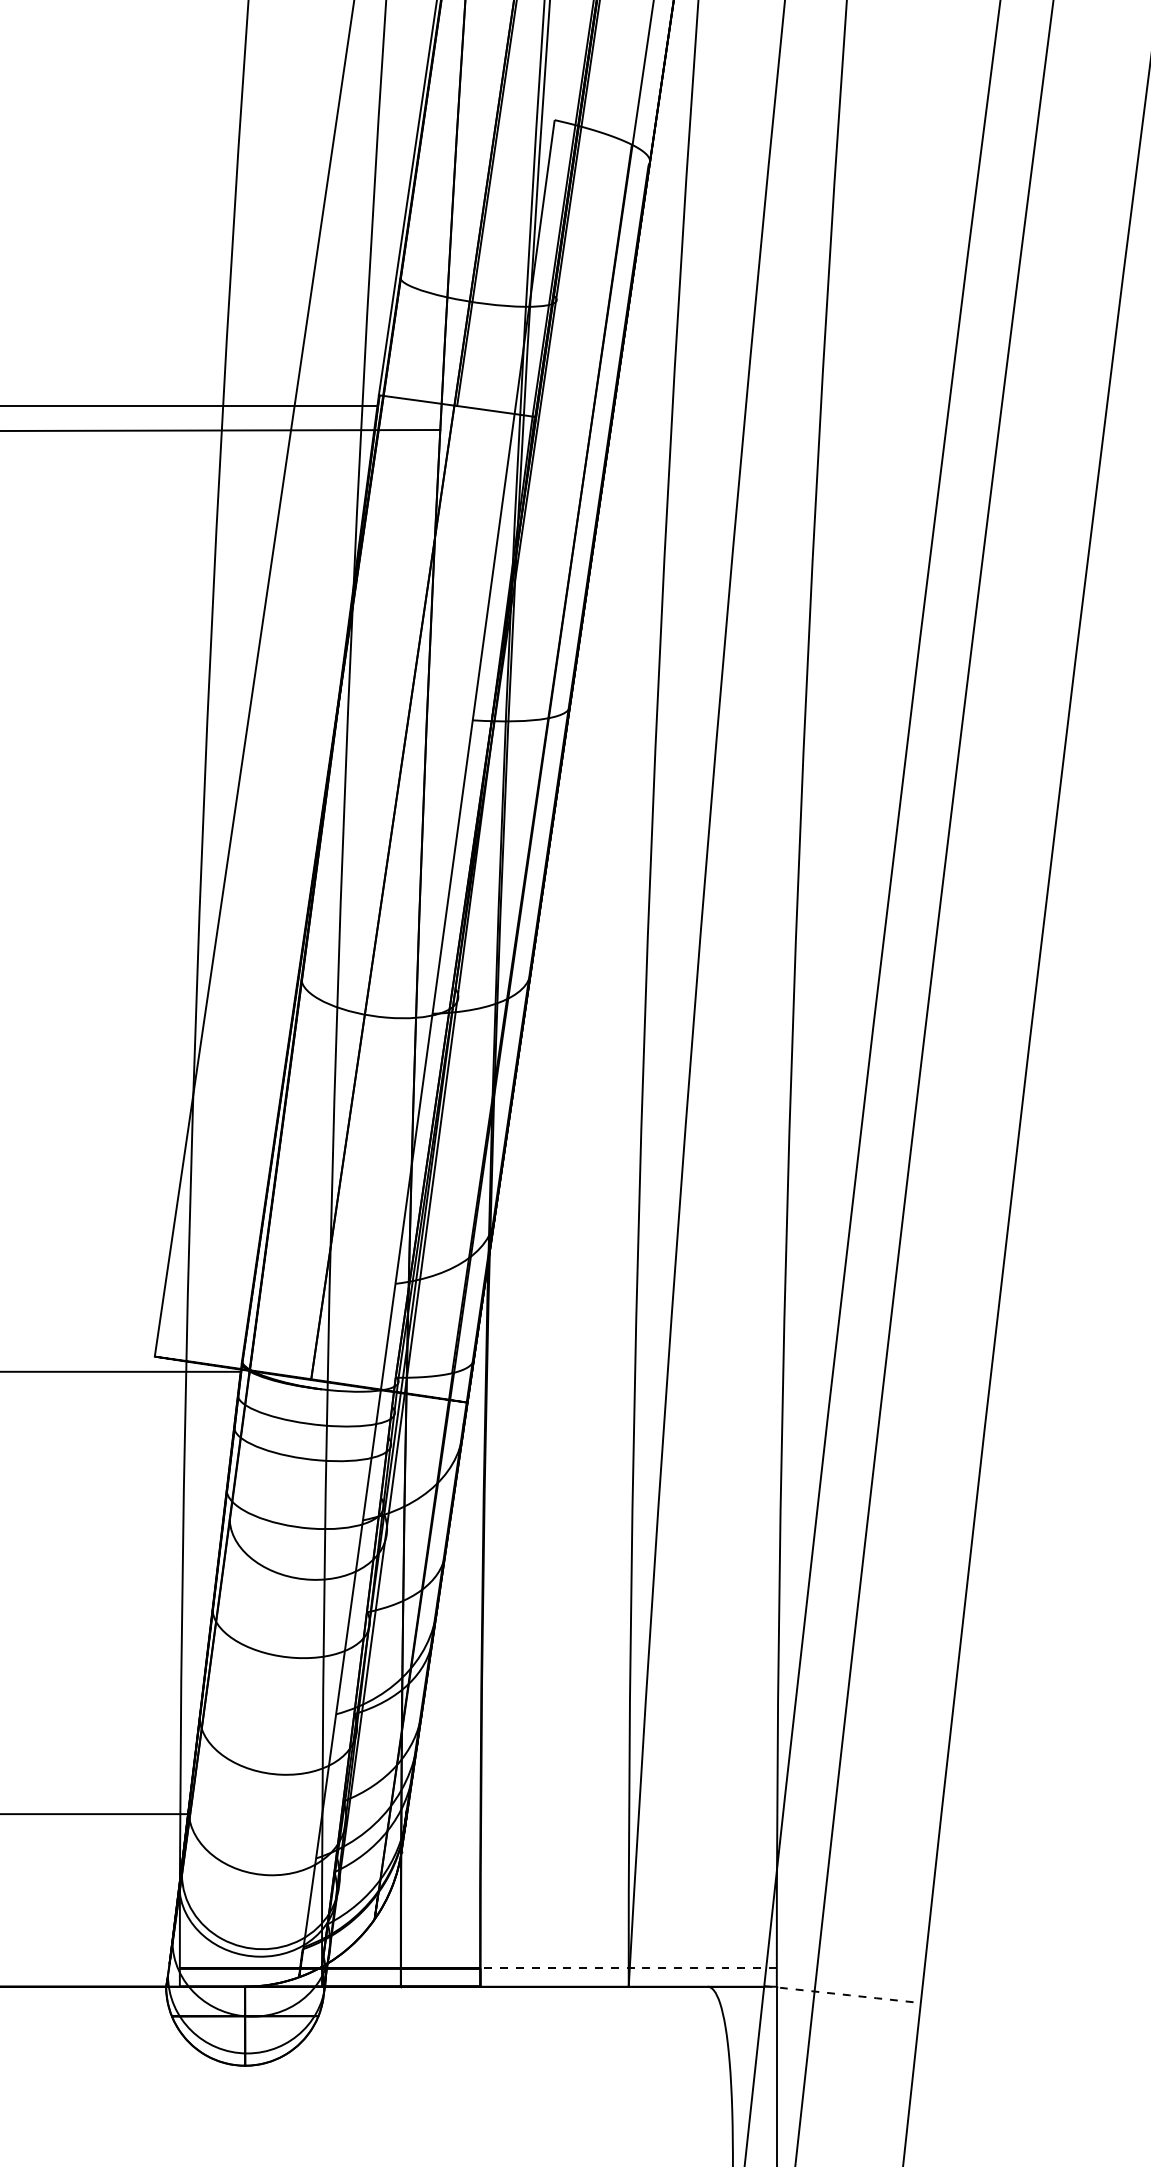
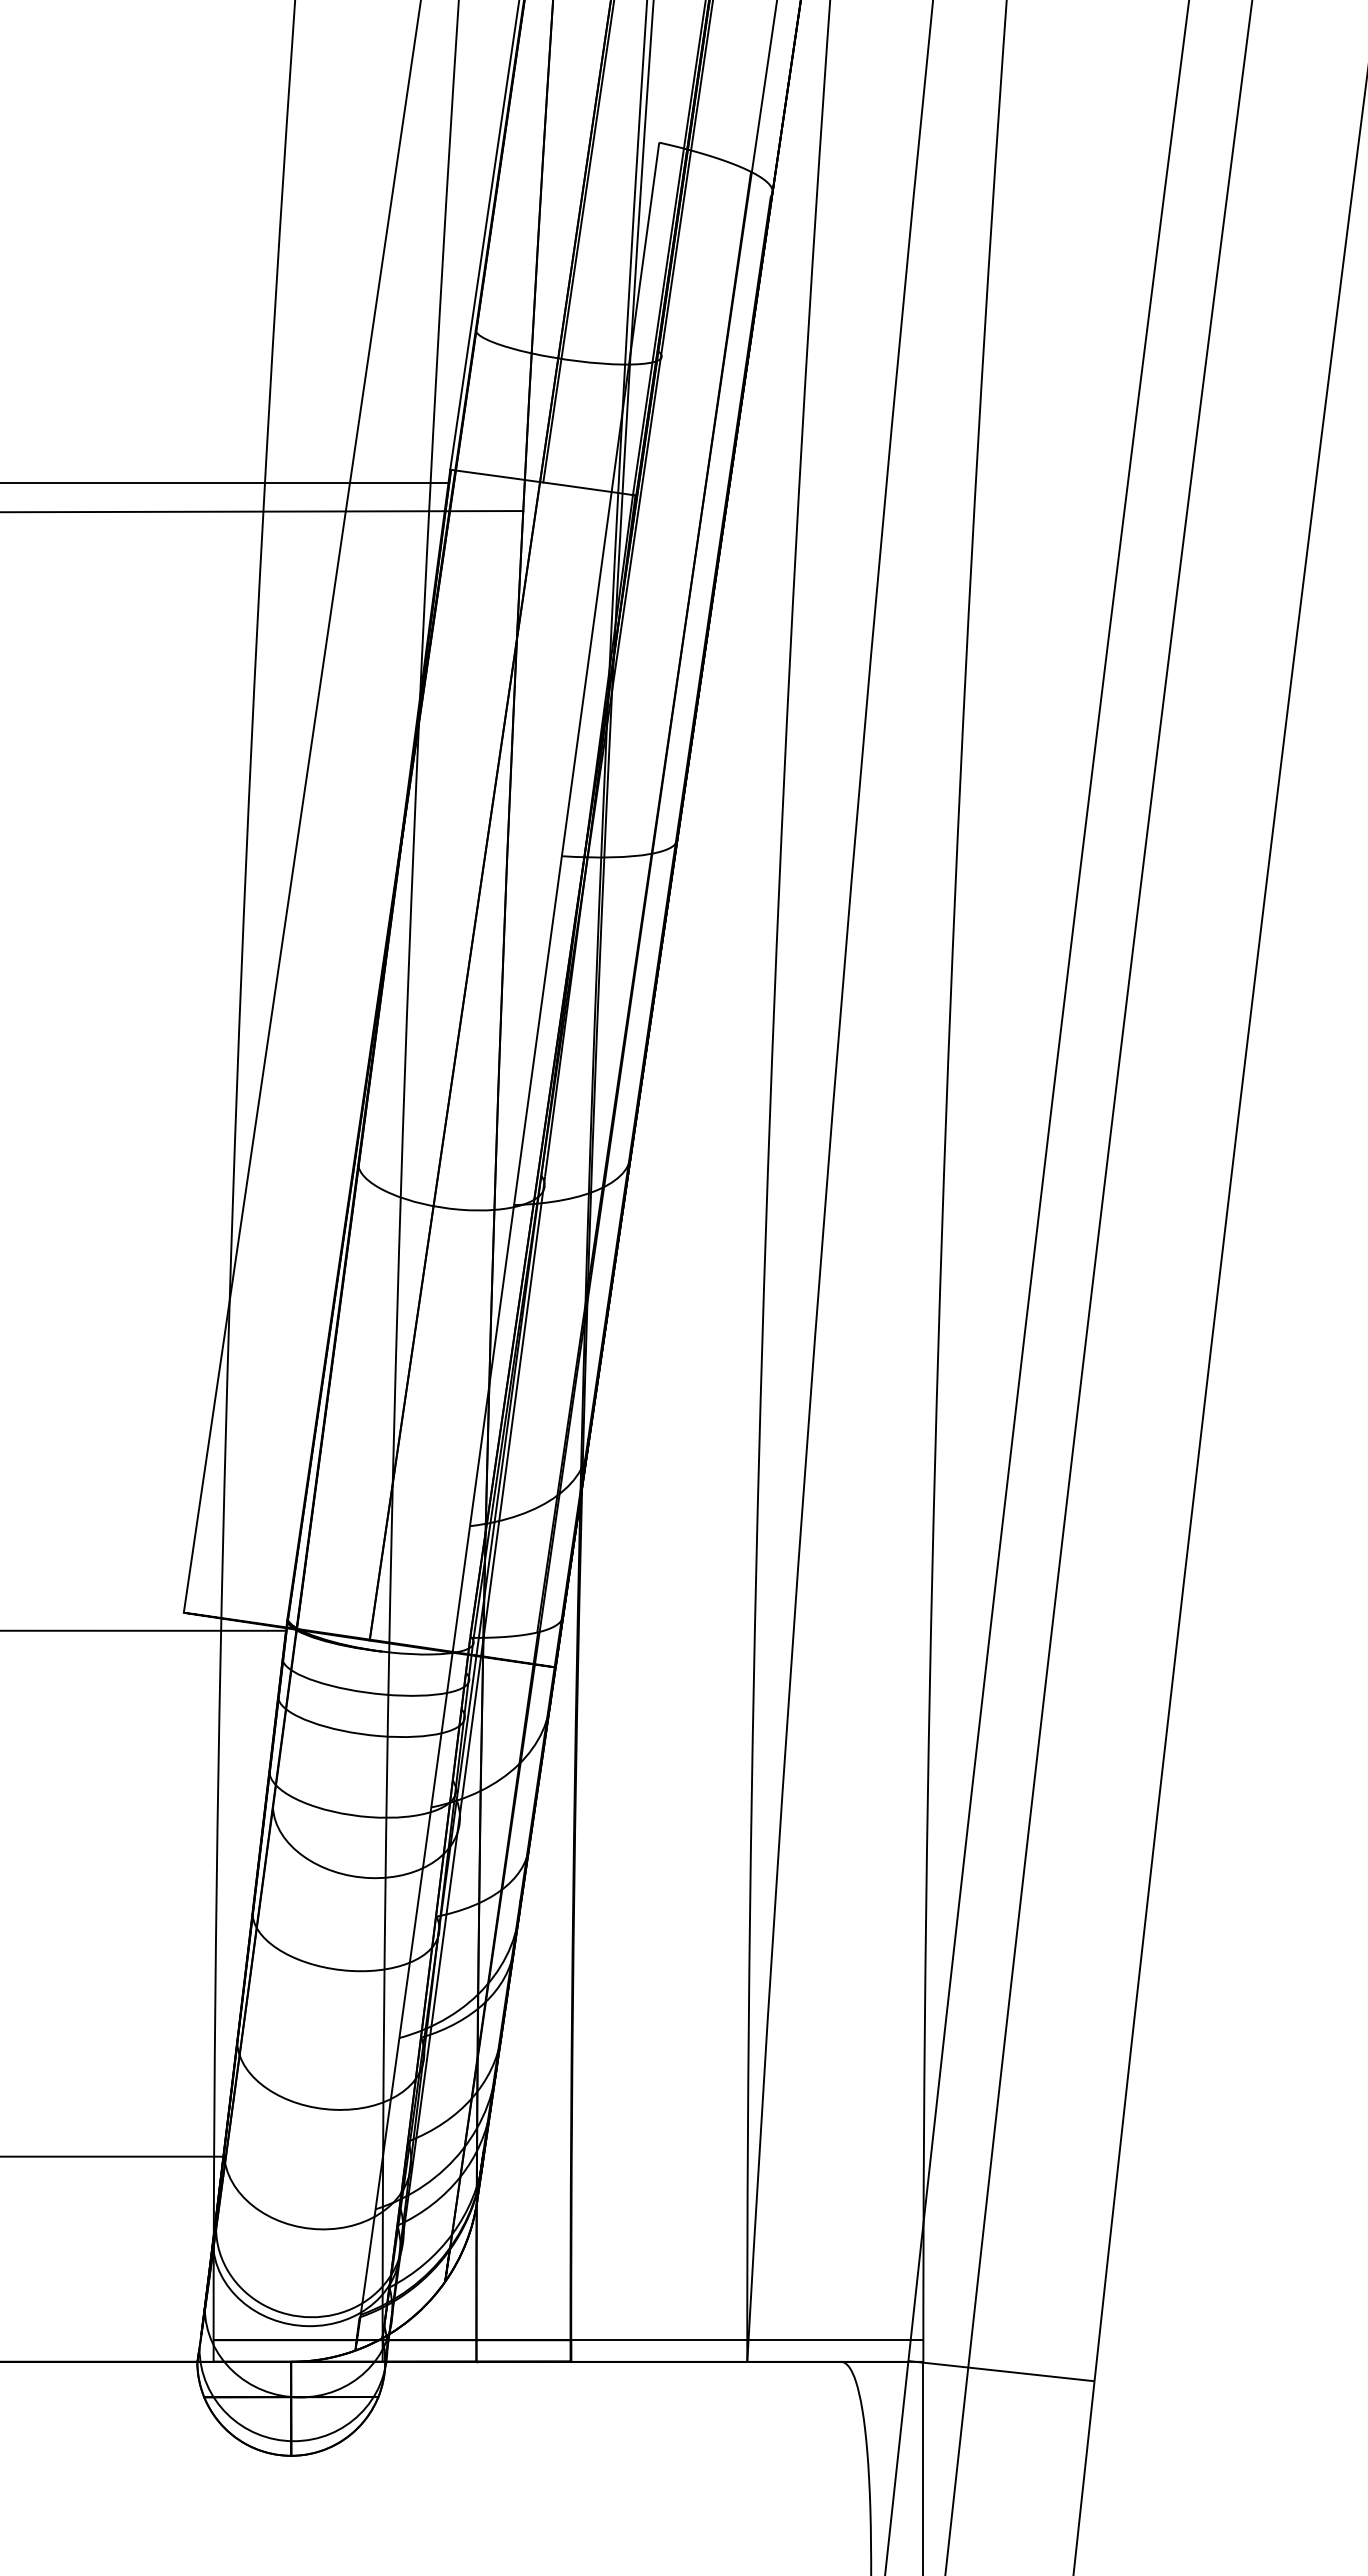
line: (628, 1968) -> (746, 2340), dashed -> solid
arc: (837, 1993) -> (995, 2370), dashed -> solid

